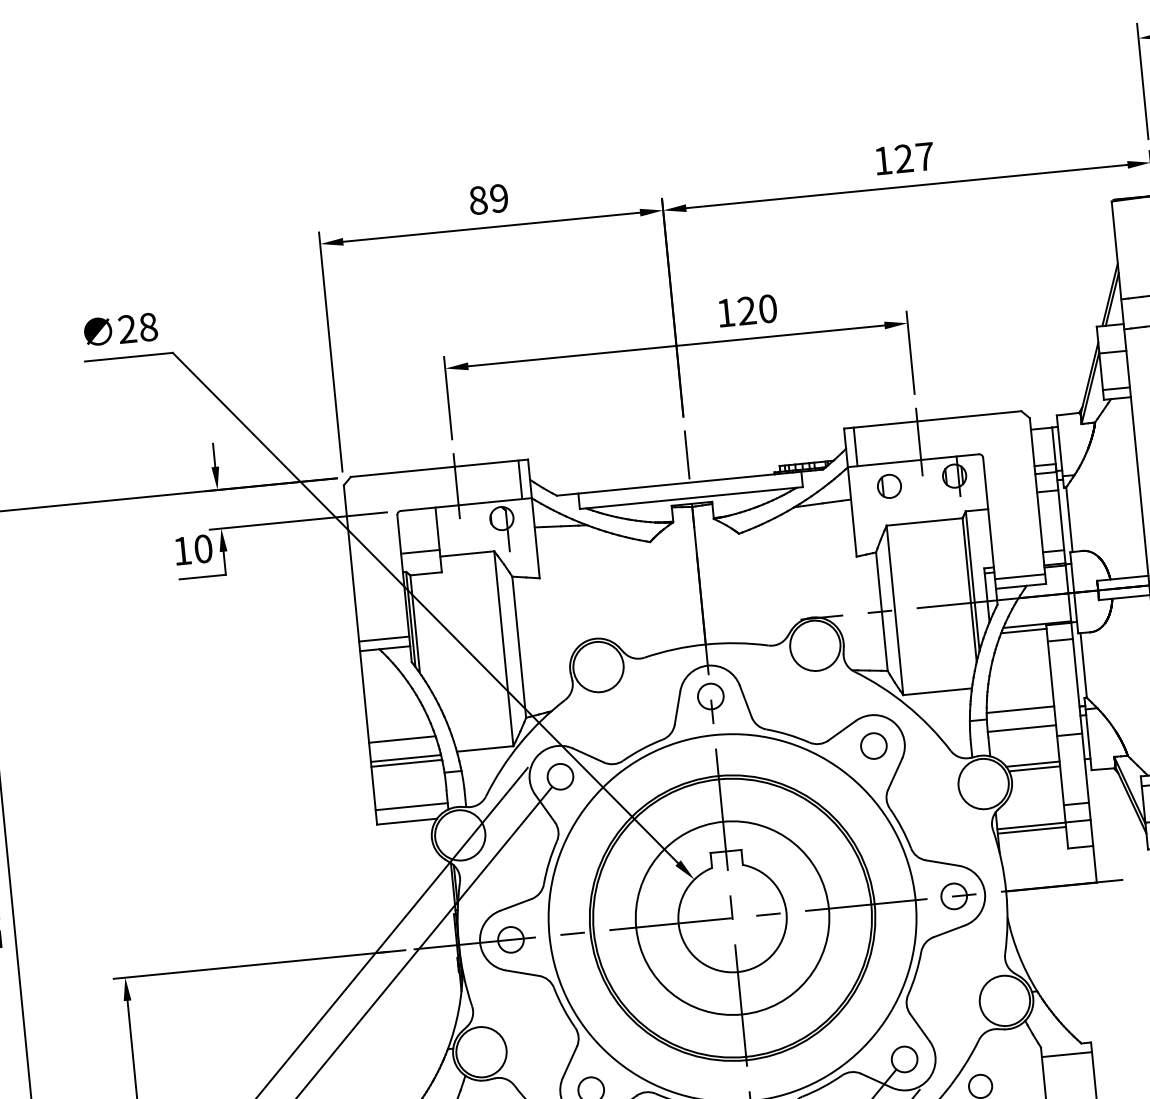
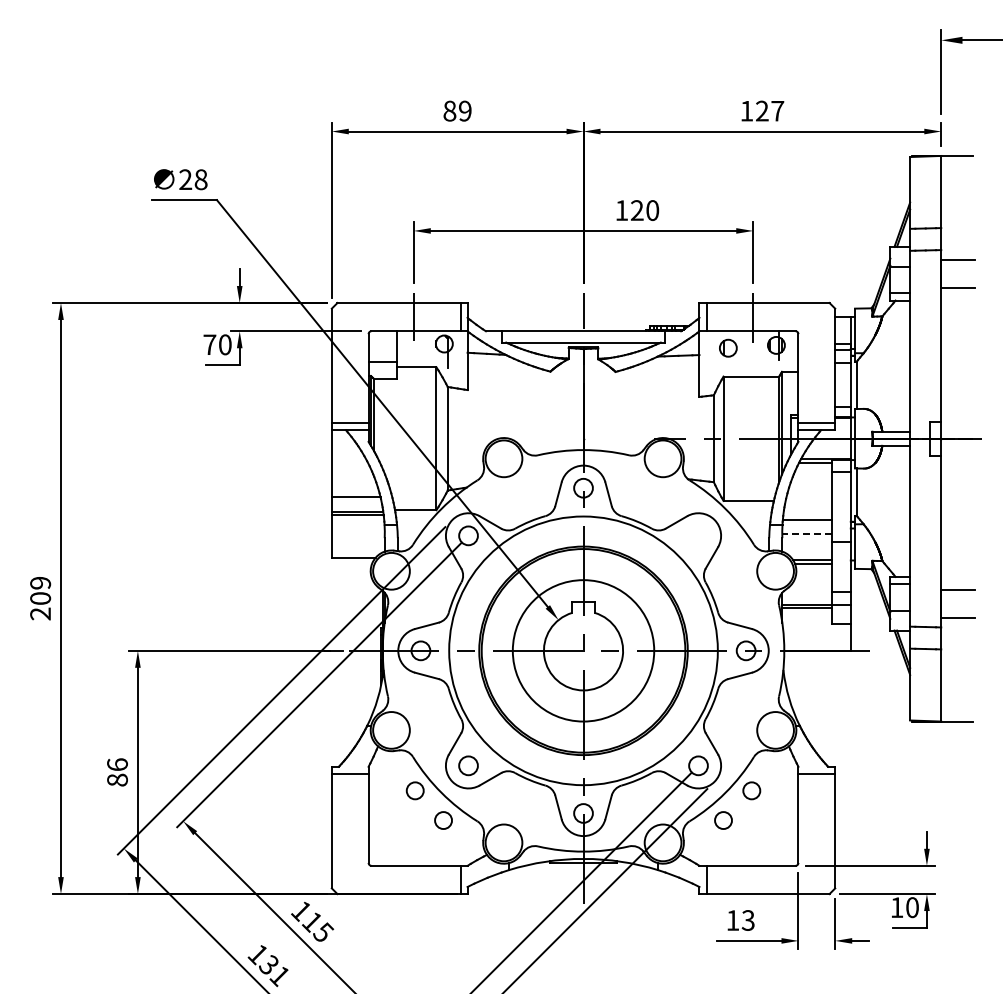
text: (181, 550) -> (209, 344), 10 -> 70
line: (1020, 728) -> (806, 533), solid -> dashed
circle: (873, 745) -> (698, 535), removed
line: (410, 806) -> (357, 546), removed

